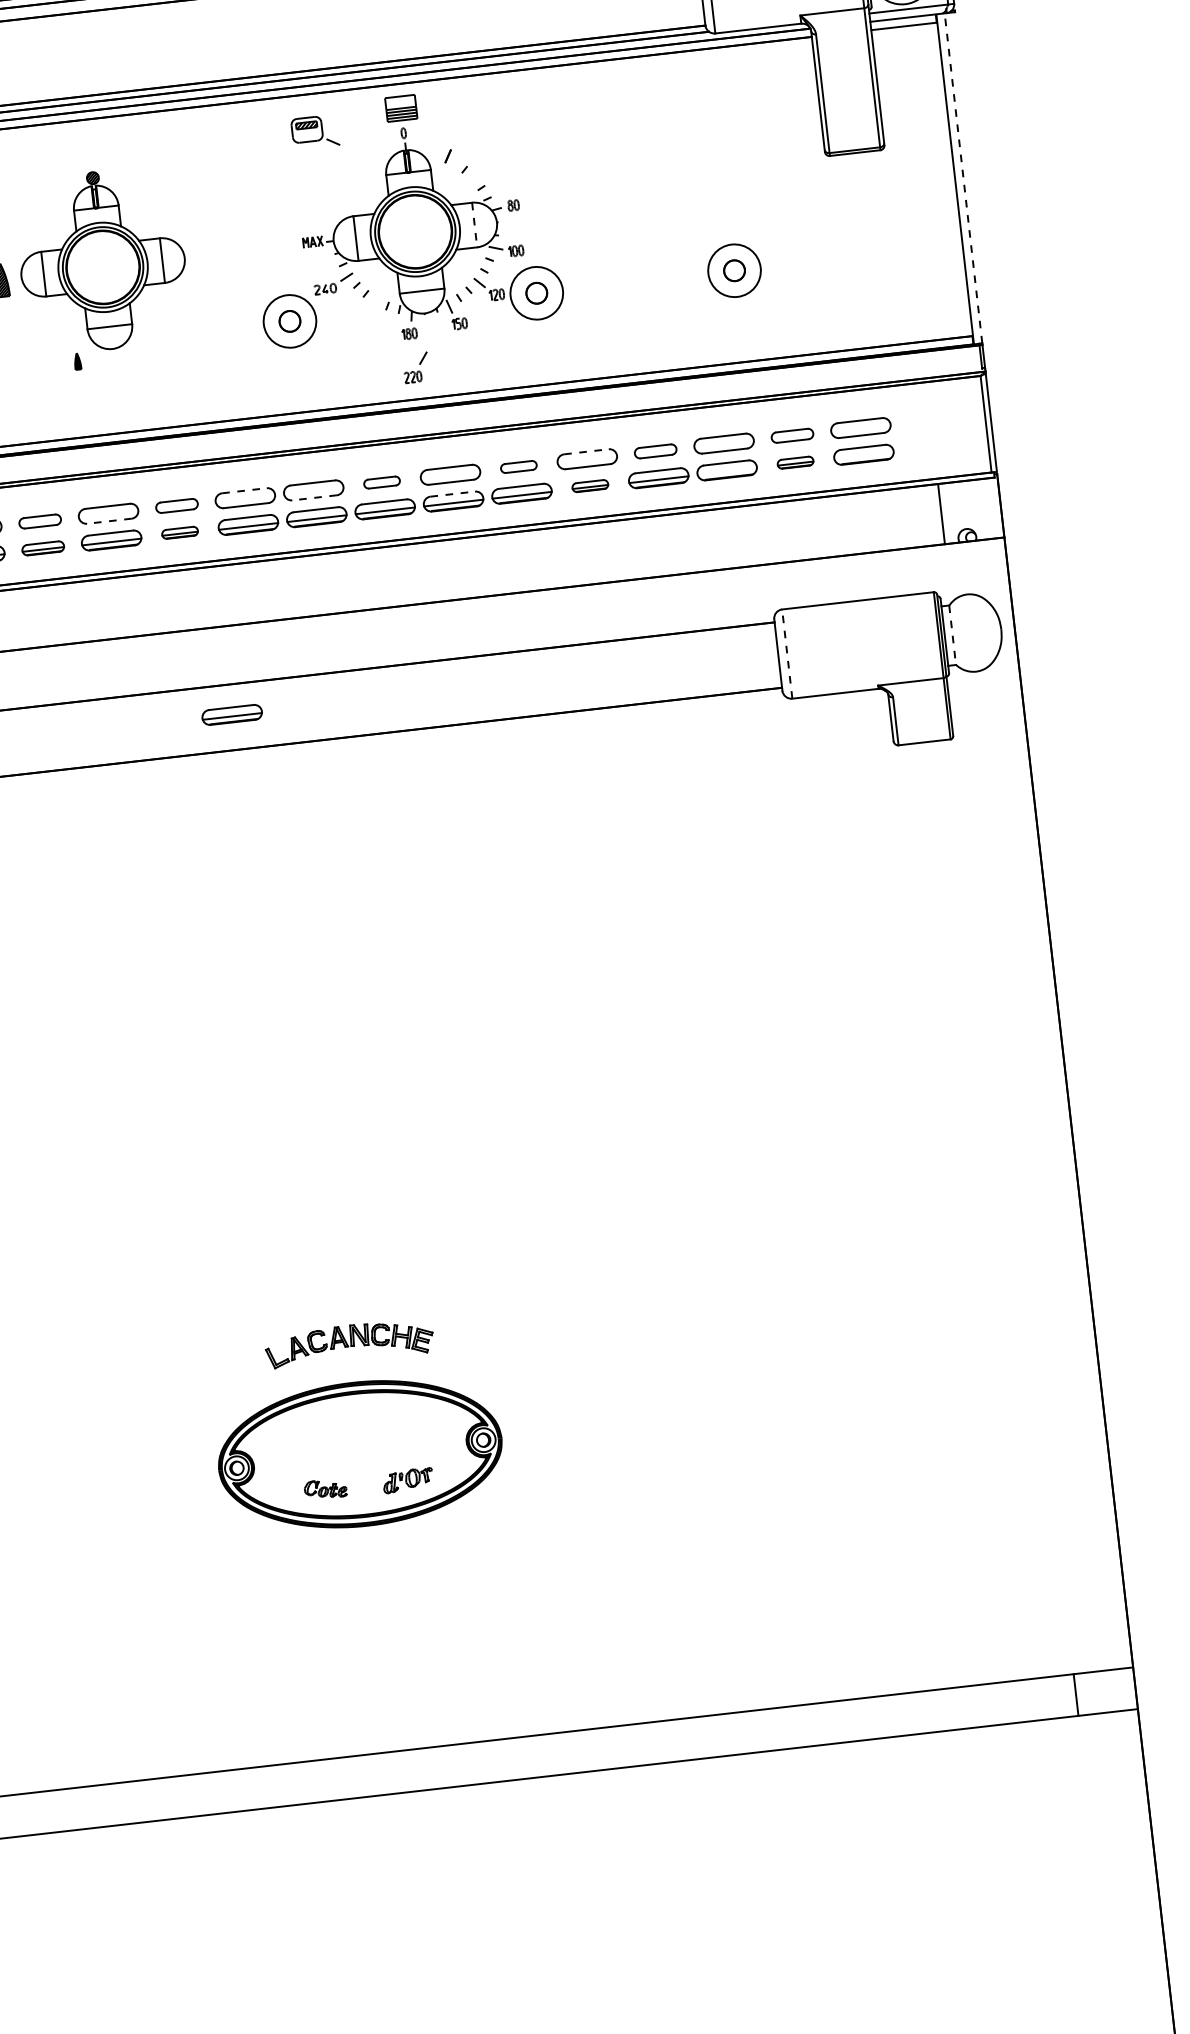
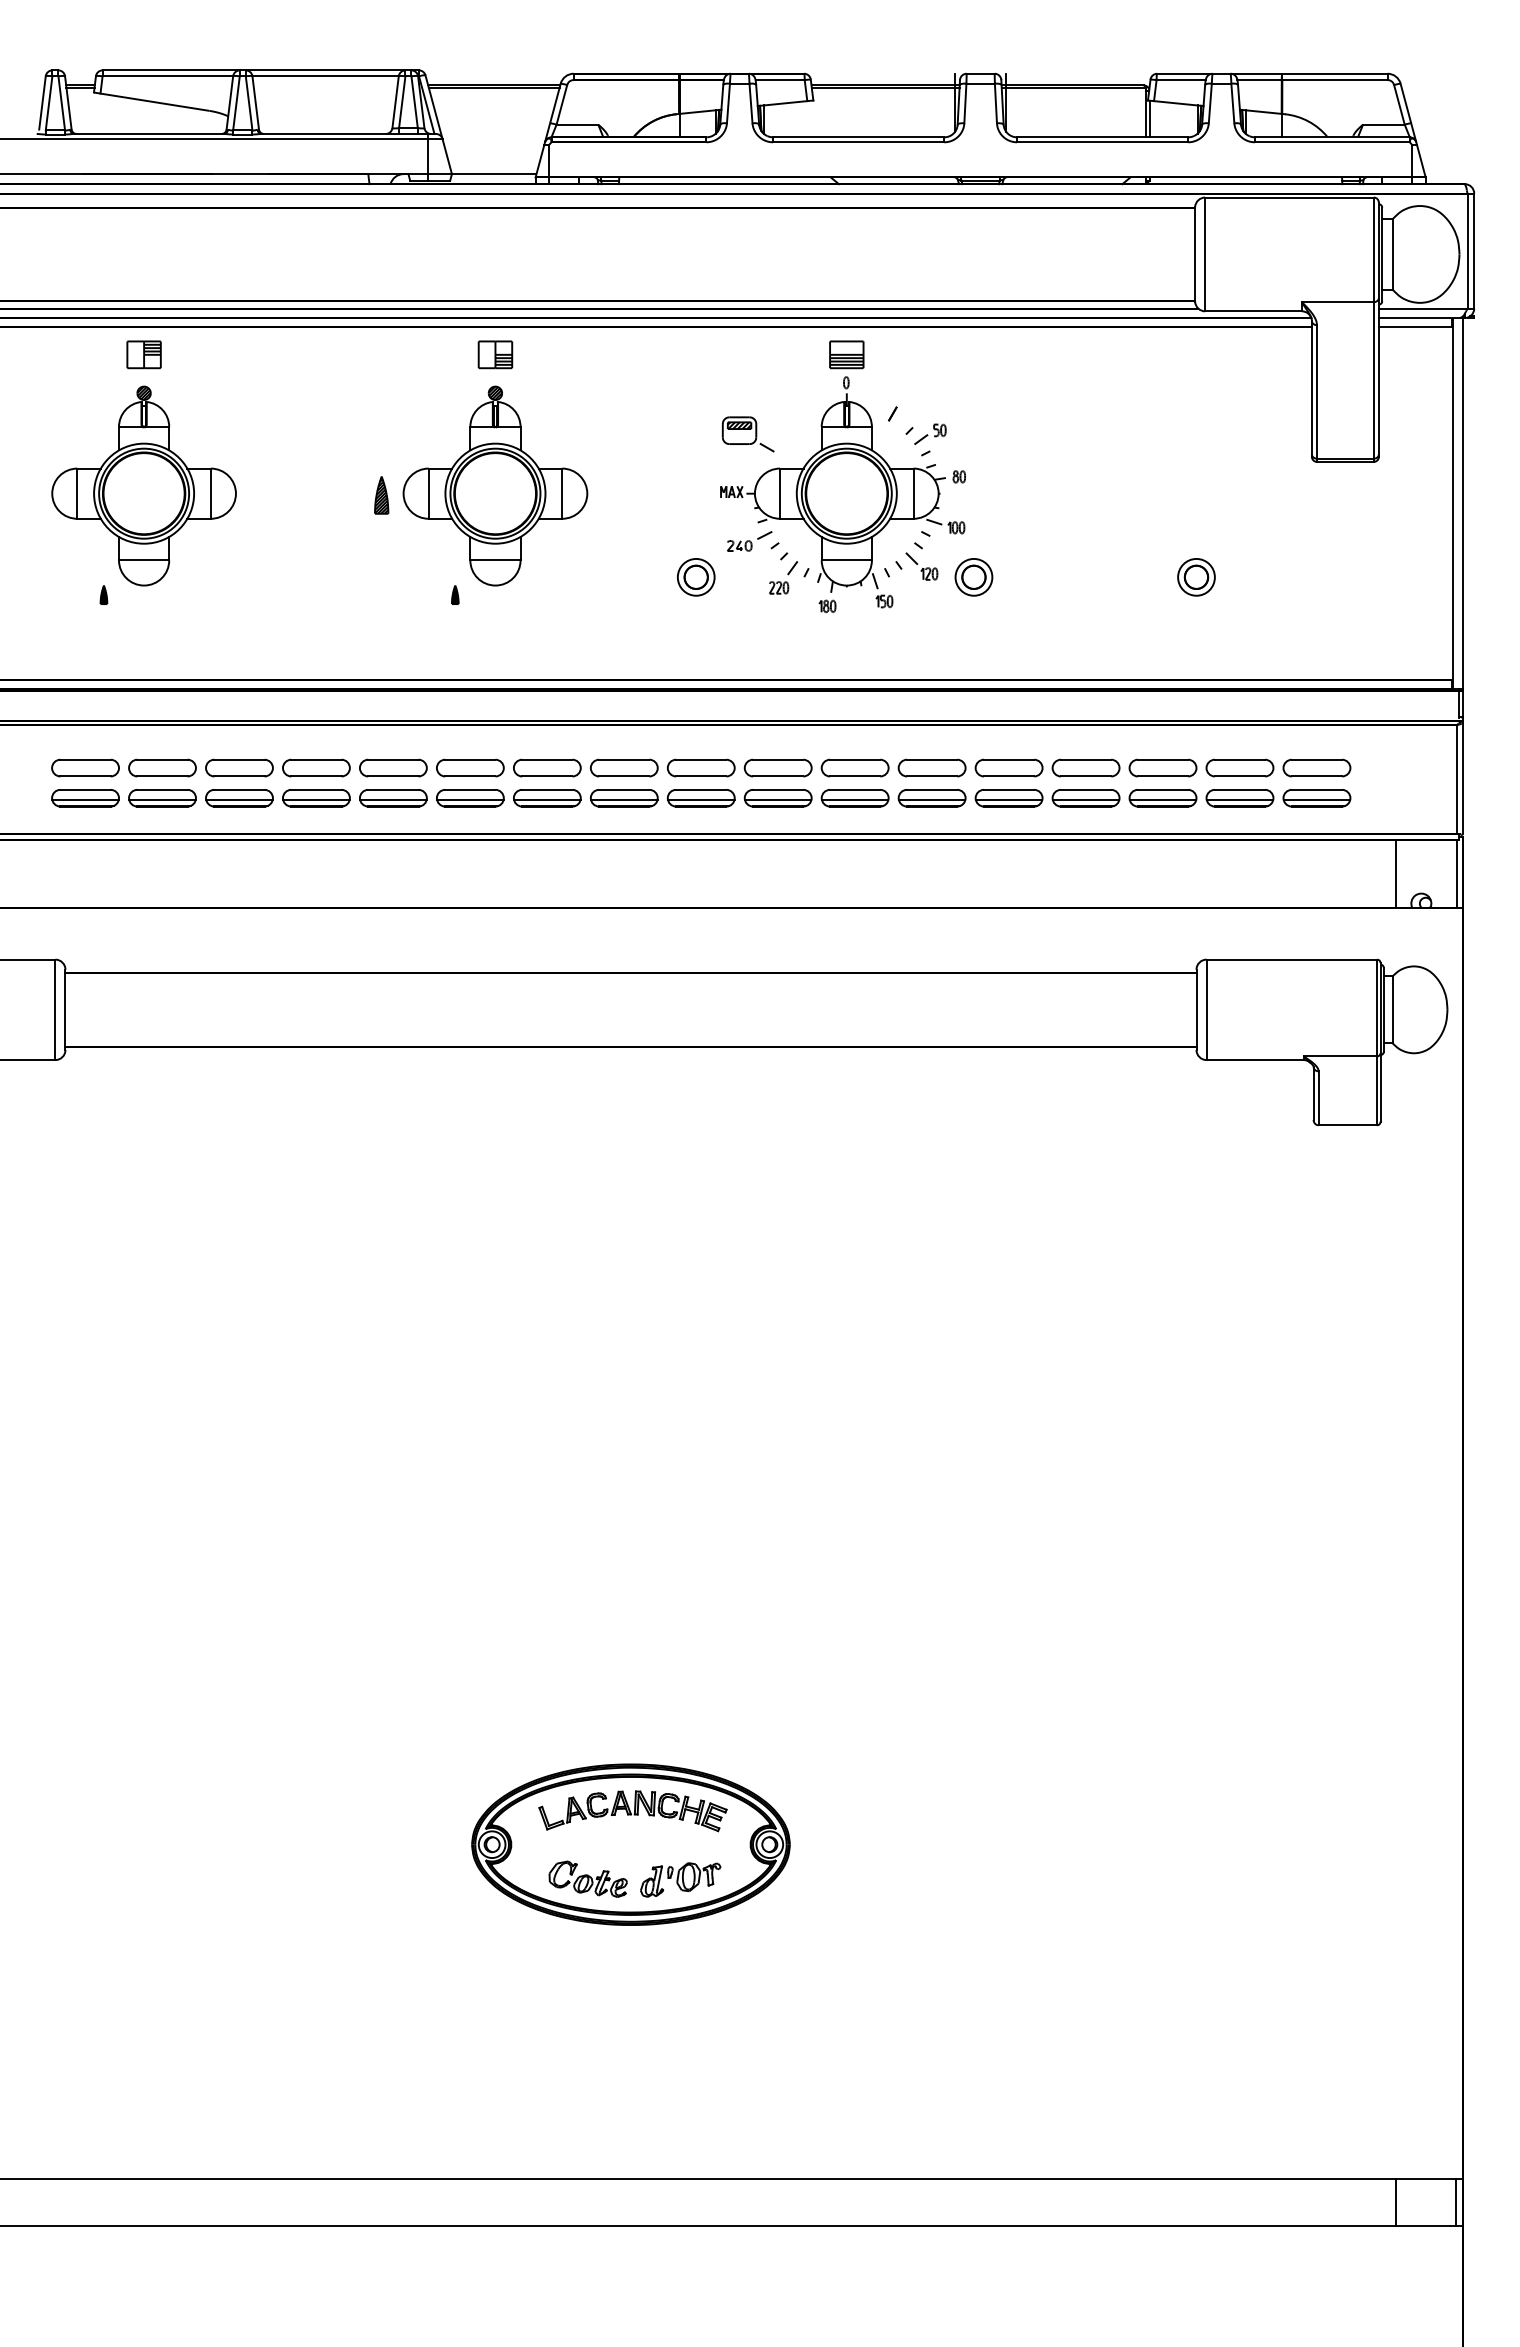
part: (314, 132) -> (747, 434), moved
part: (89, 143) -> (495, 354), added
part: (483, 169) -> (930, 433), added
line: (963, 178) -> (1462, 503), dashed -> solid
line: (474, 225) -> (913, 494), dashed -> solid
circle: (734, 270) -> (1196, 576), size x0.62
circle: (536, 292) -> (973, 576), size x0.62
circle: (289, 320) -> (695, 576), size x0.62
part: (416, 367) -> (783, 577), moved
part: (792, 435) -> (1239, 767), size x1.43
part: (655, 450) -> (1085, 767), size x1.43
line: (586, 451) -> (1009, 759), dashed -> solid
line: (863, 456) -> (1316, 799), added
part: (795, 462) -> (1239, 798), size x1.67
part: (518, 466) -> (931, 767), size x1.67
line: (726, 471) -> (1162, 799), added
part: (381, 482) -> (777, 767), size x1.67
part: (589, 486) -> (1008, 798), size x1.67
line: (244, 490) -> (624, 759), dashed -> solid
line: (453, 493) -> (855, 789), dashed -> solid
line: (313, 497) -> (700, 776), dashed -> solid
part: (177, 505) -> (547, 767), size x1.43
line: (995, 507) -> (1456, 873), added
part: (40, 521) -> (393, 767), size x1.43
line: (108, 521) -> (469, 776), dashed -> solid
part: (180, 532) -> (547, 798), size x1.67
part: (43, 548) -> (393, 798), size x1.43
line: (952, 635) -> (1392, 1010), dashed -> solid
line: (787, 653) -> (1206, 1009), dashed -> solid
part: (231, 715) -> (581, 1007), removed
part: (349, 1343) -> (632, 1811), moved
part: (407, 1480) -> (680, 1879), size x1.43
part: (325, 1488) -> (587, 1878), size x1.67
line: (1130, 1688) -> (1456, 2202), added

